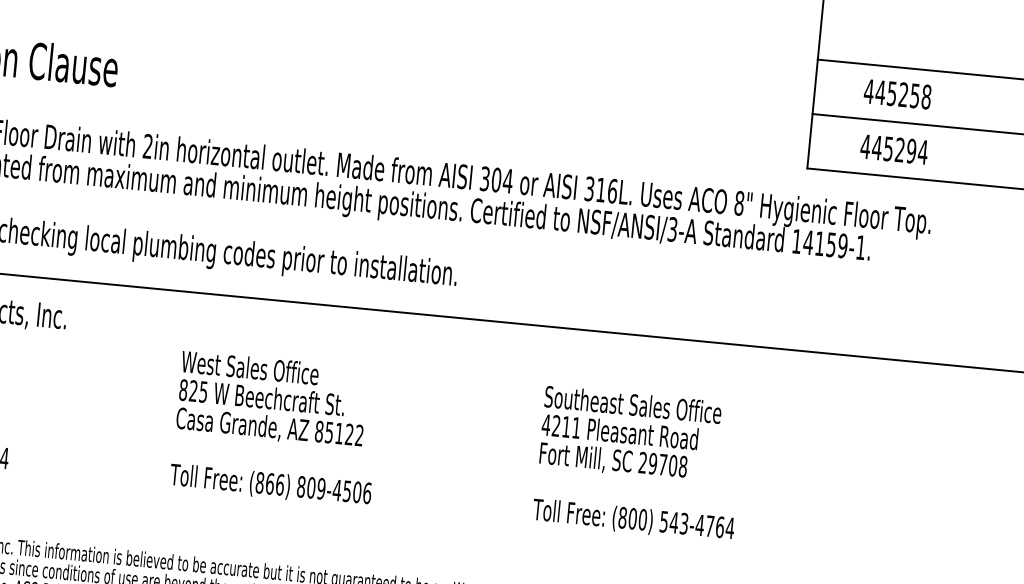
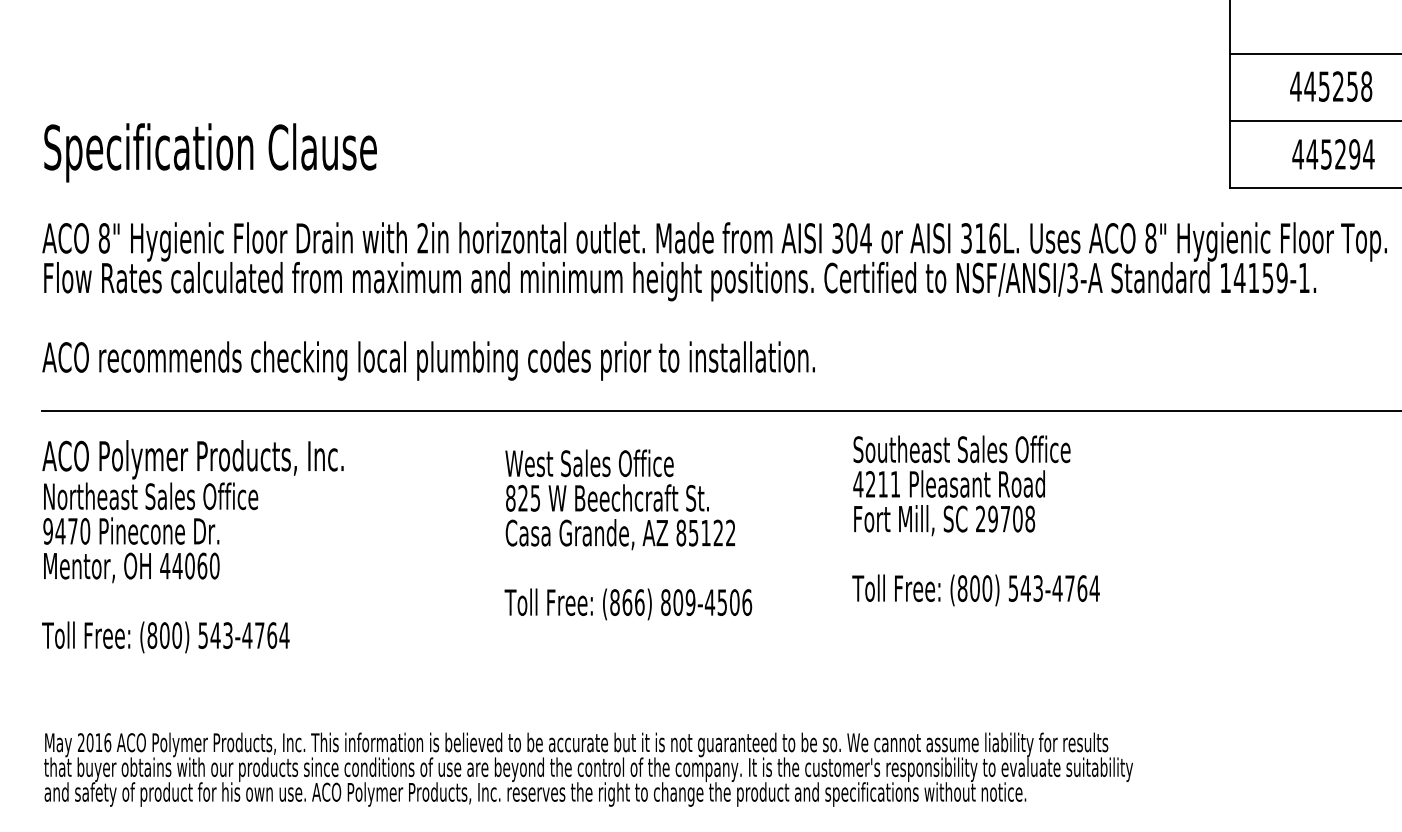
text: (276, 428) -> (628, 534), moved
text: (638, 463) -> (975, 520), moved

